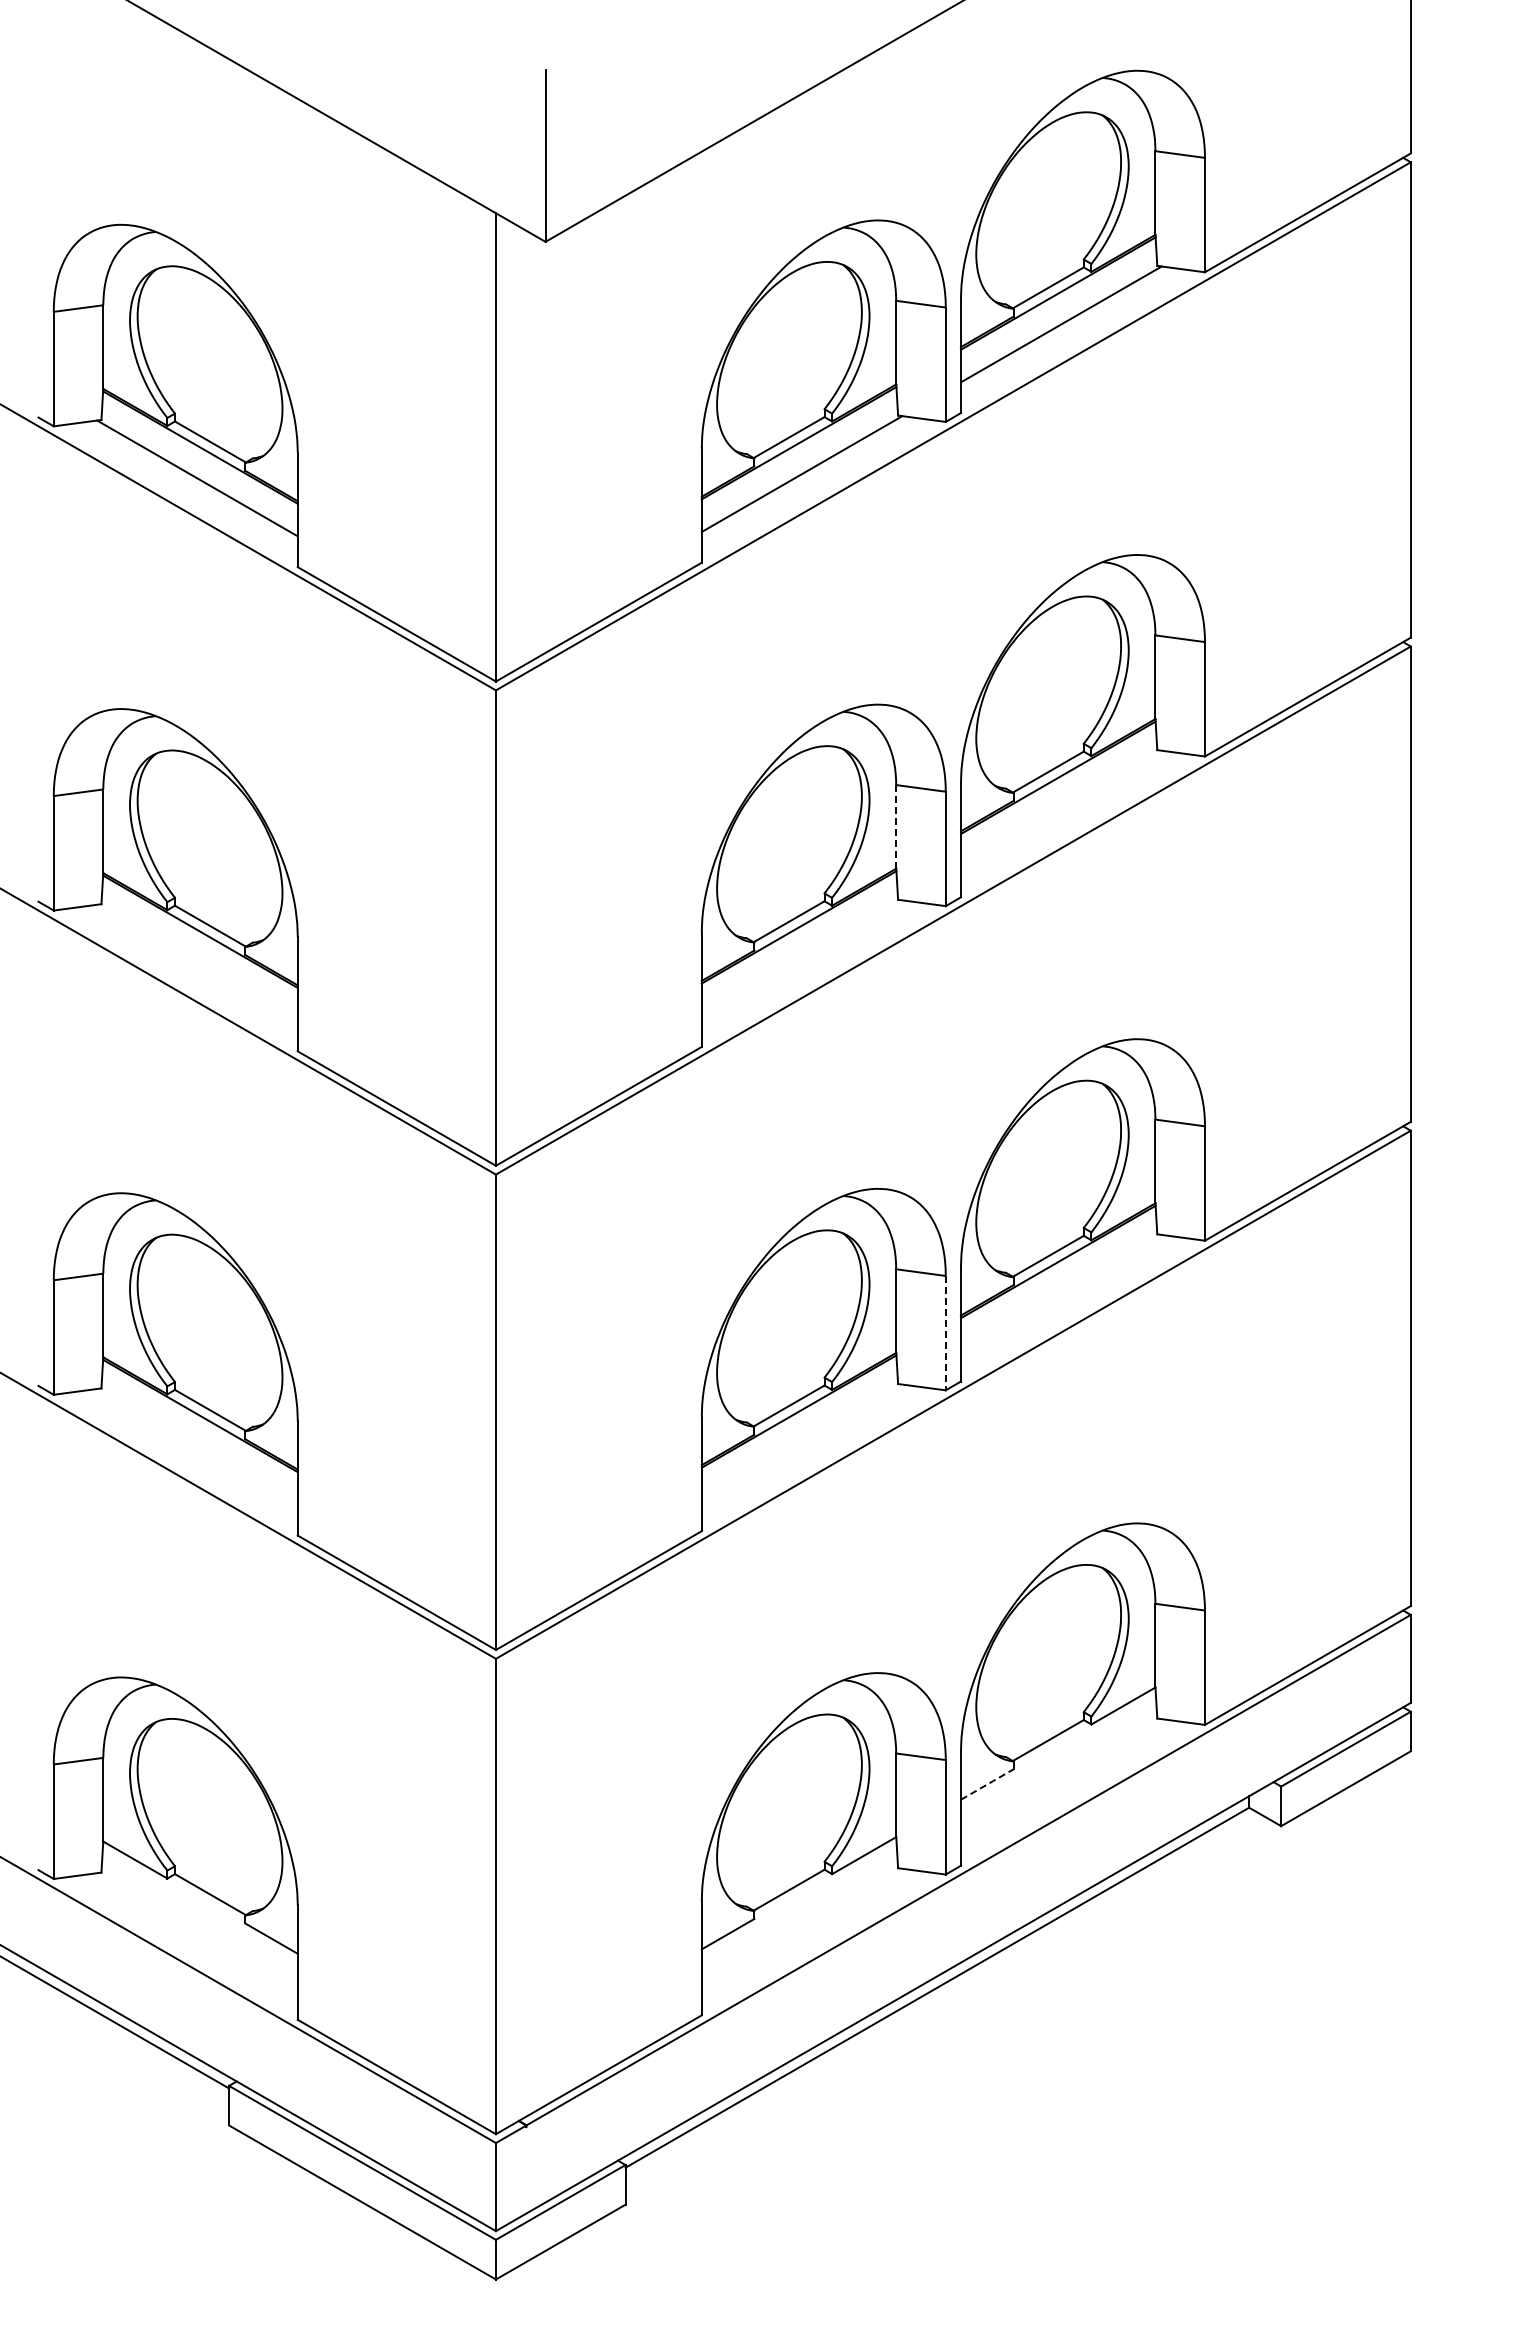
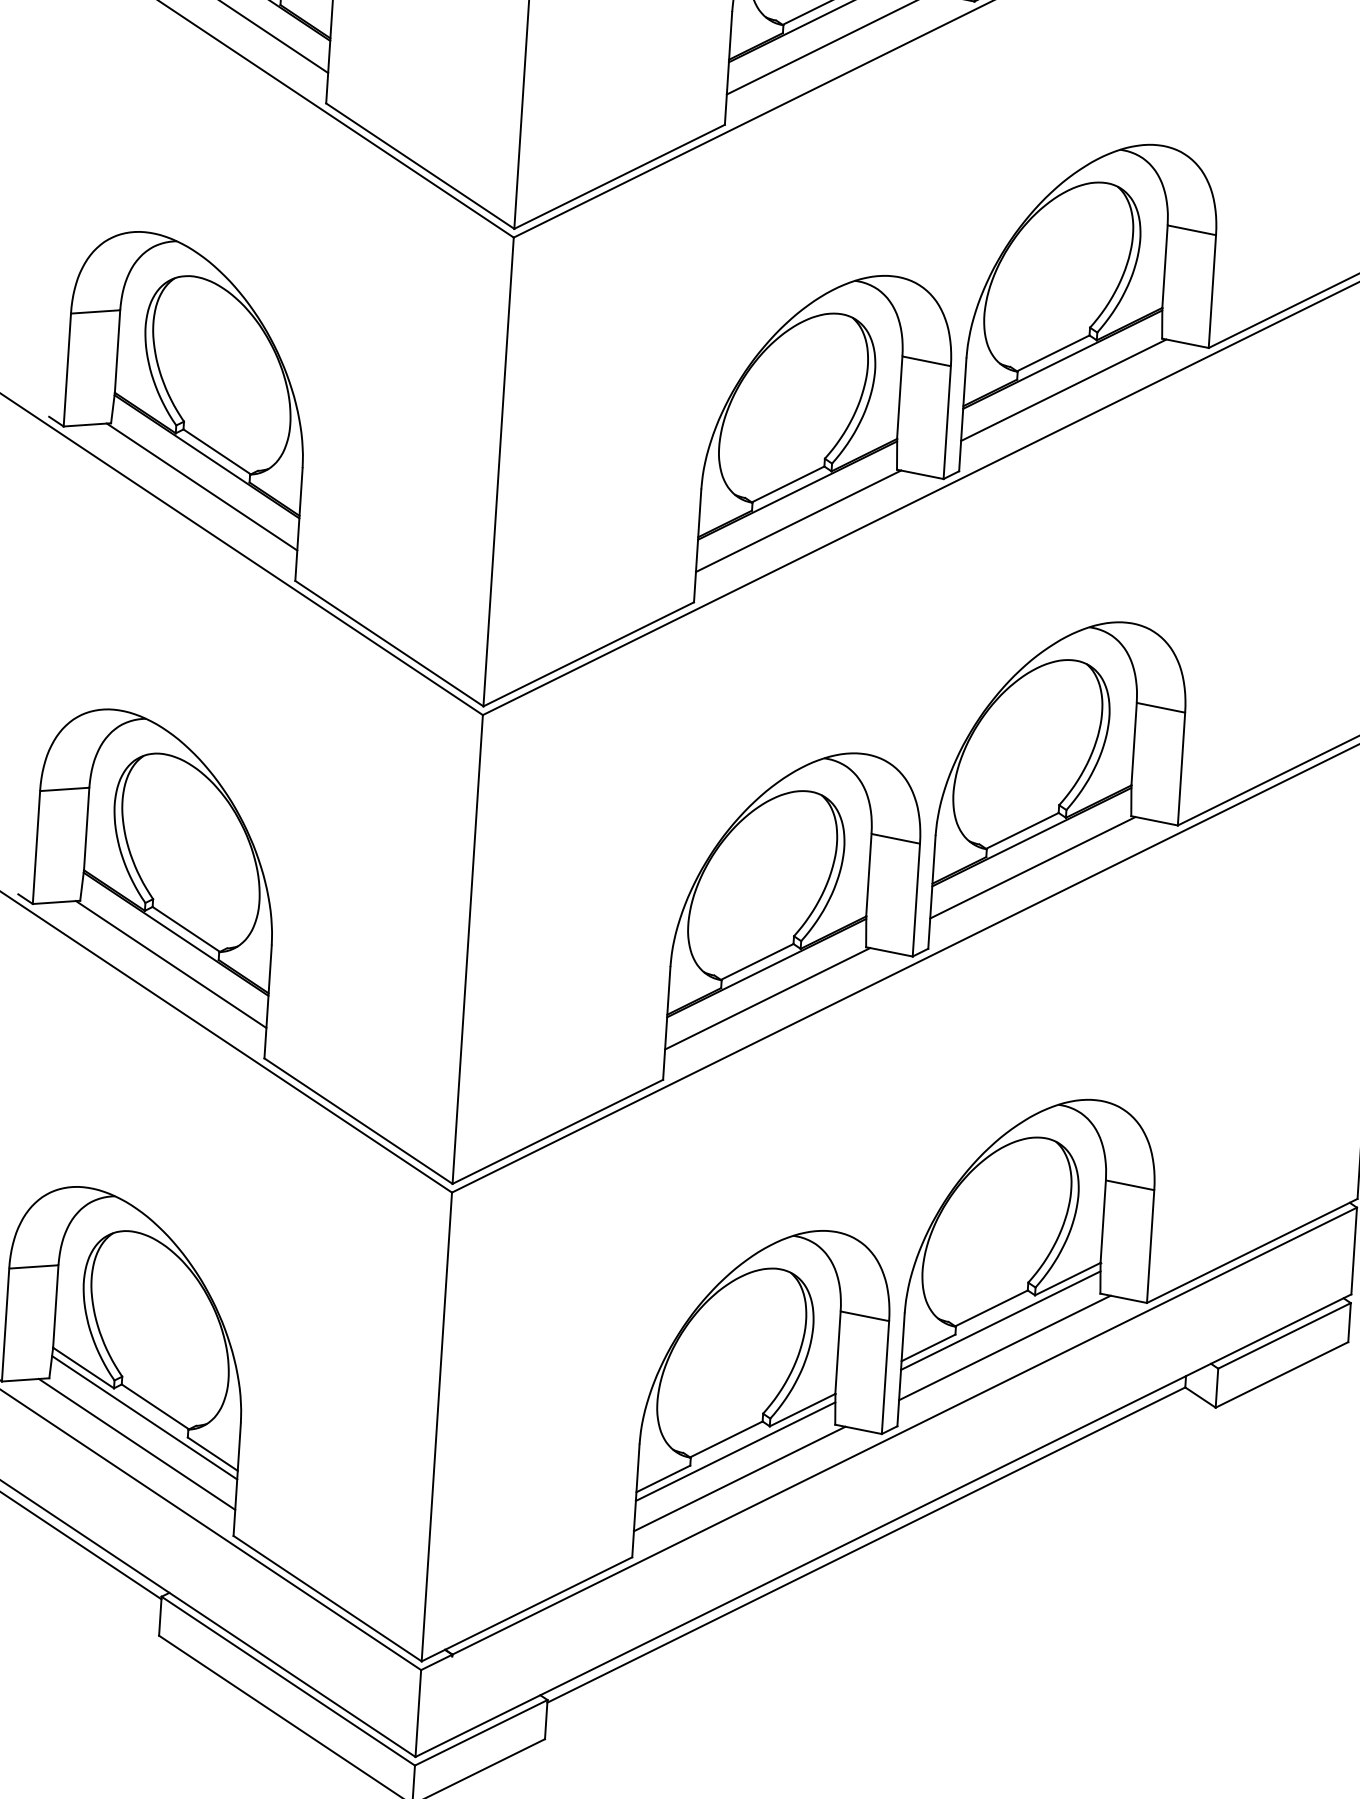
line: (1060, 808) -> (1062, 390), added
line: (896, 826) -> (900, 397), dashed -> solid
line: (801, 958) -> (797, 521), added
line: (197, 962) -> (202, 486), added
line: (1060, 1292) -> (1032, 867), added
line: (945, 1333) -> (916, 900), dashed -> solid
line: (801, 1442) -> (767, 998), added
line: (197, 1446) -> (171, 964), added
line: (1058, 1752) -> (1000, 1320), added
line: (1063, 1779) -> (1004, 1347), added
line: (987, 1784) -> (928, 1347), dashed -> solid
line: (798, 1901) -> (734, 1451), added
line: (199, 1906) -> (143, 1417), added
line: (804, 1928) -> (739, 1478), added
line: (193, 1933) -> (136, 1444), added

